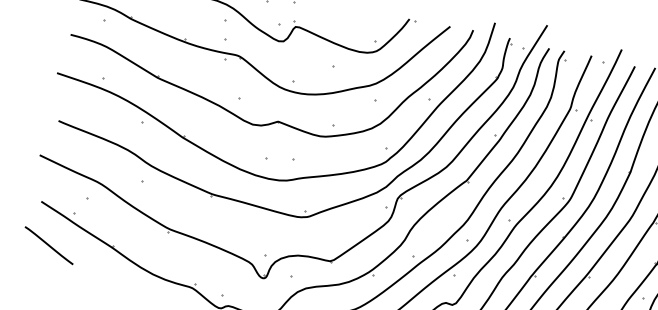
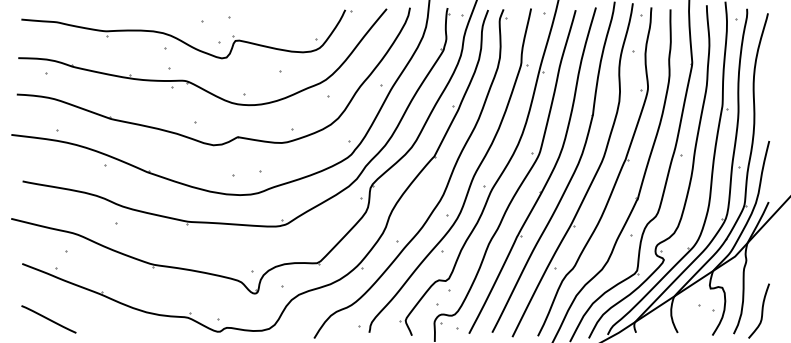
line: (48, 245) -> (48, 319), moved

